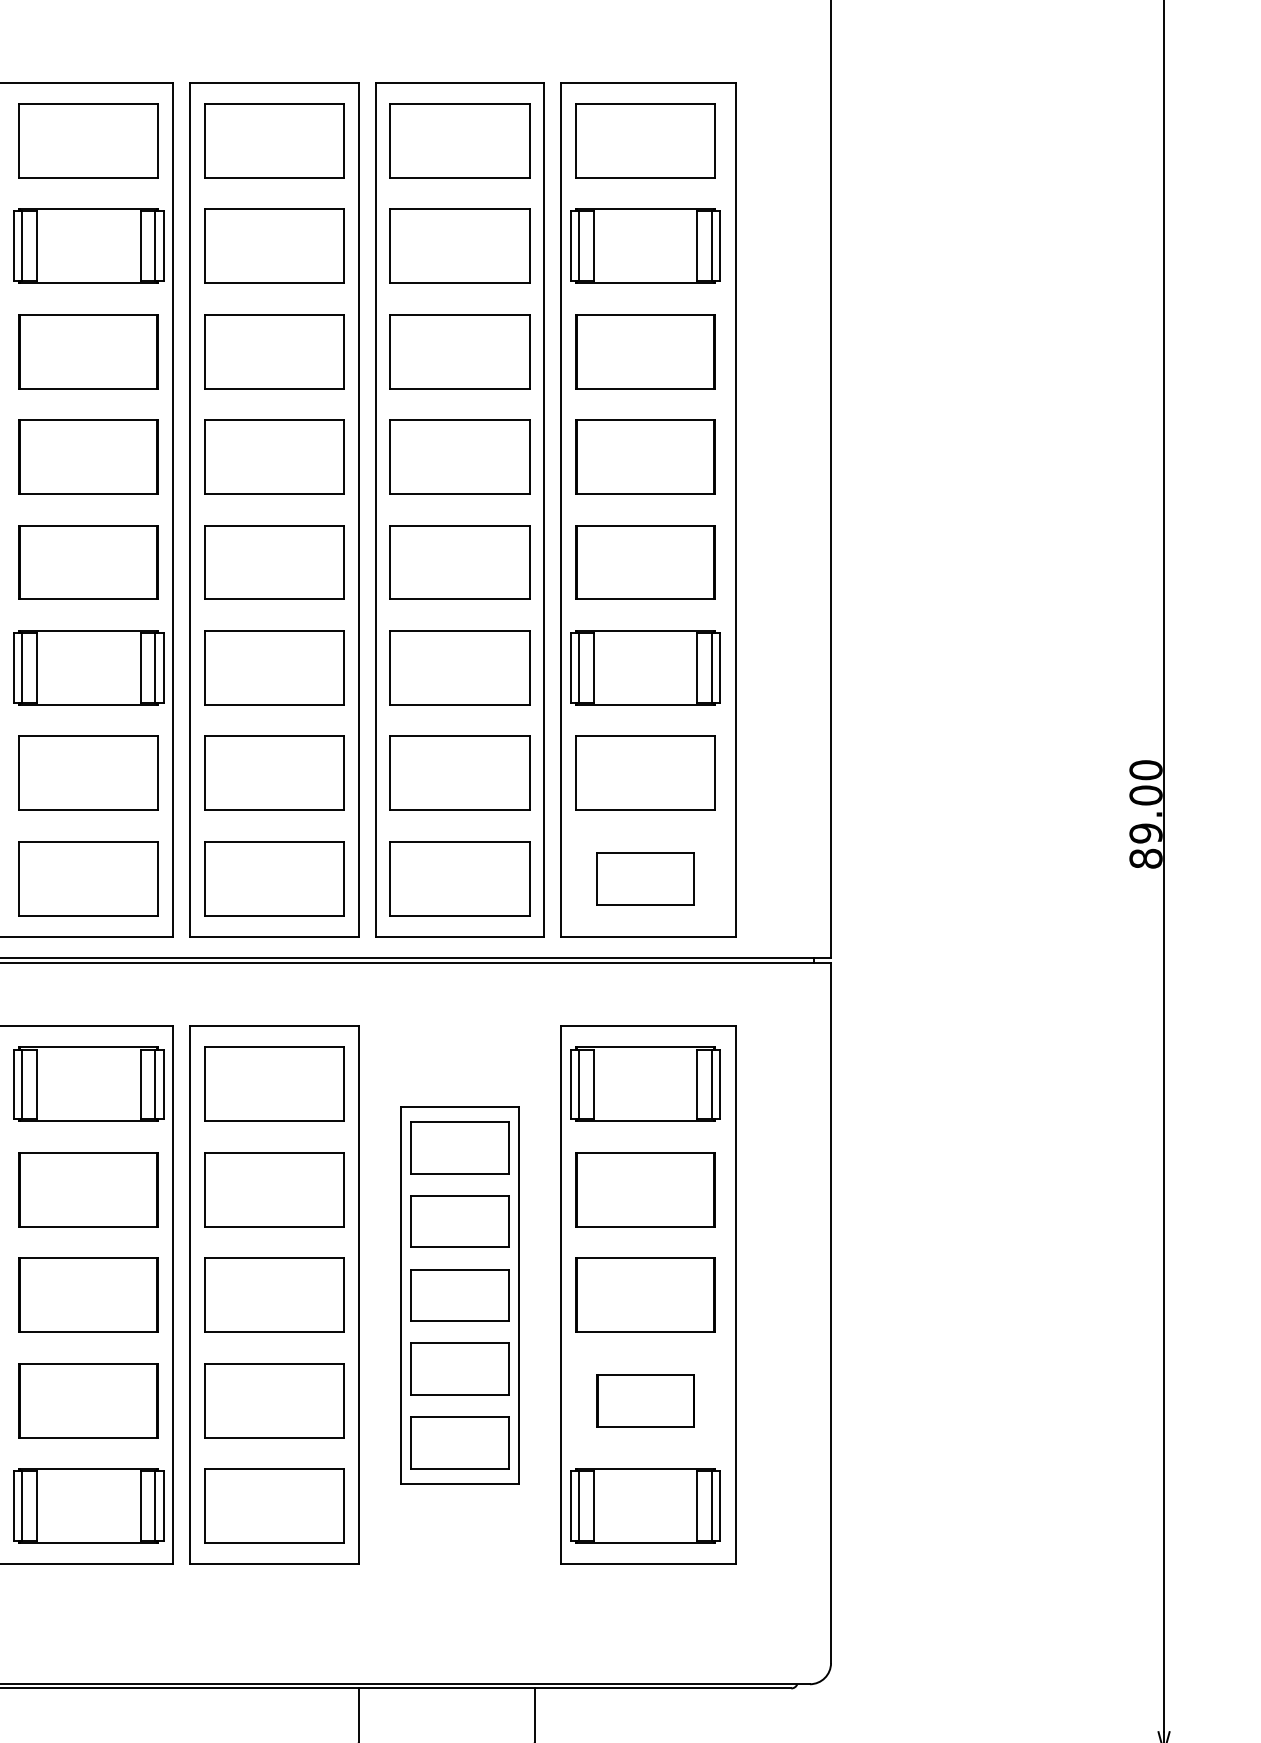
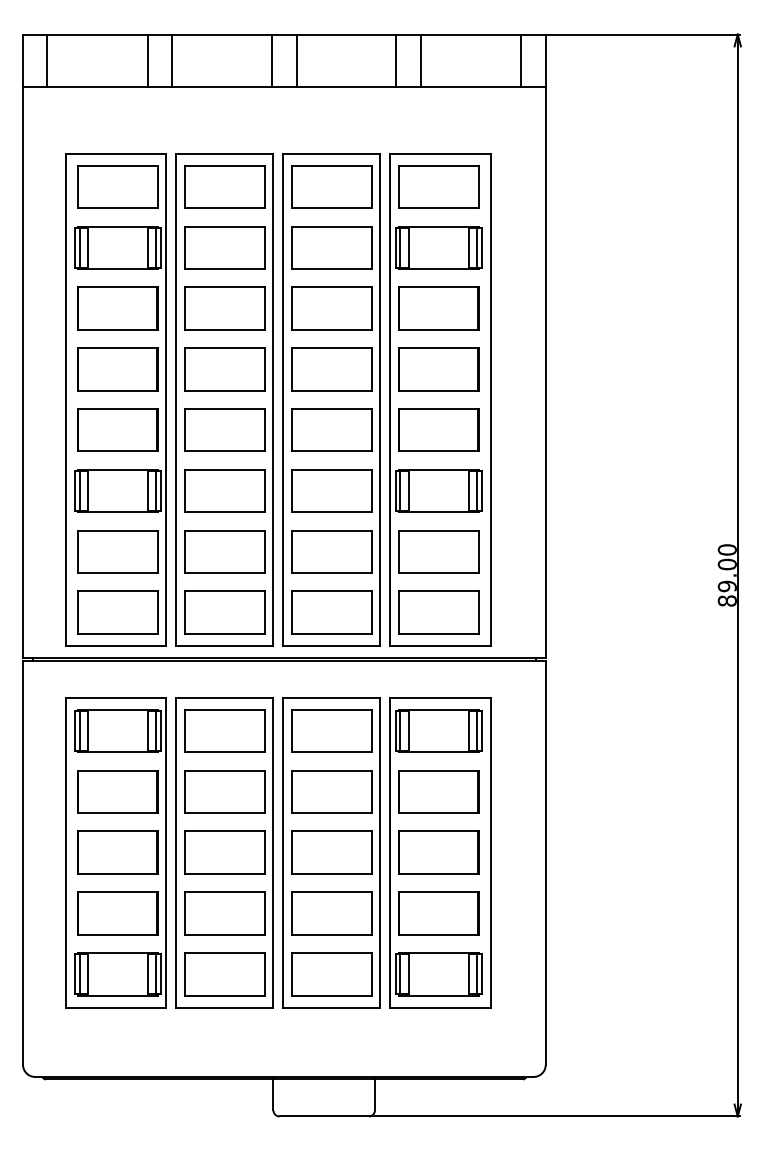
part: (644, 878) -> (438, 612), size x1.43
part: (459, 1294) -> (331, 852), size x1.43
part: (644, 1400) -> (438, 913), size x1.43

